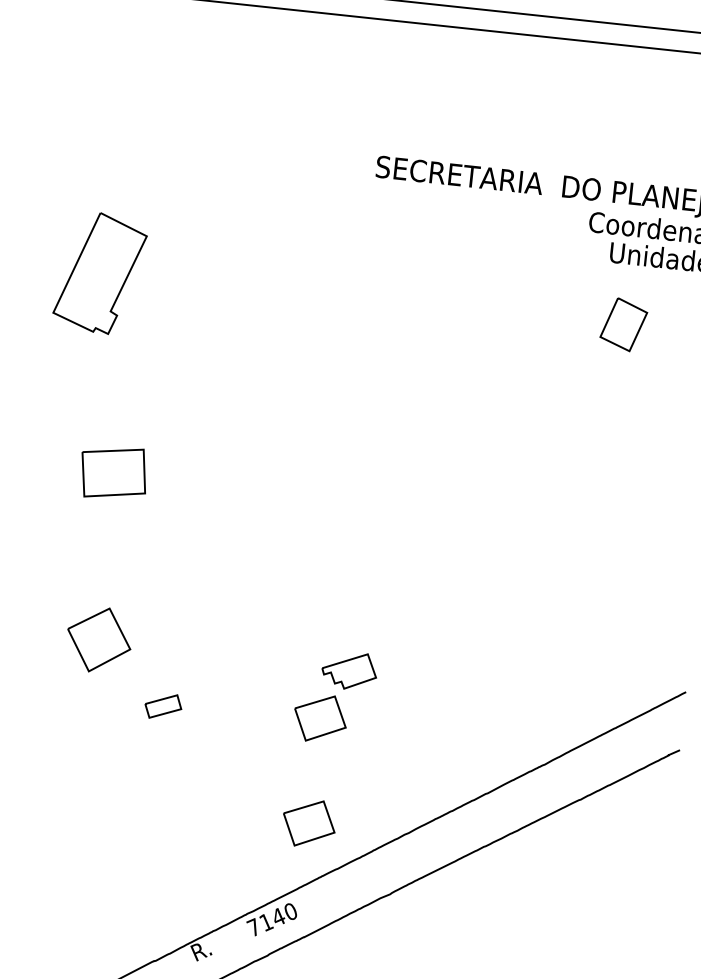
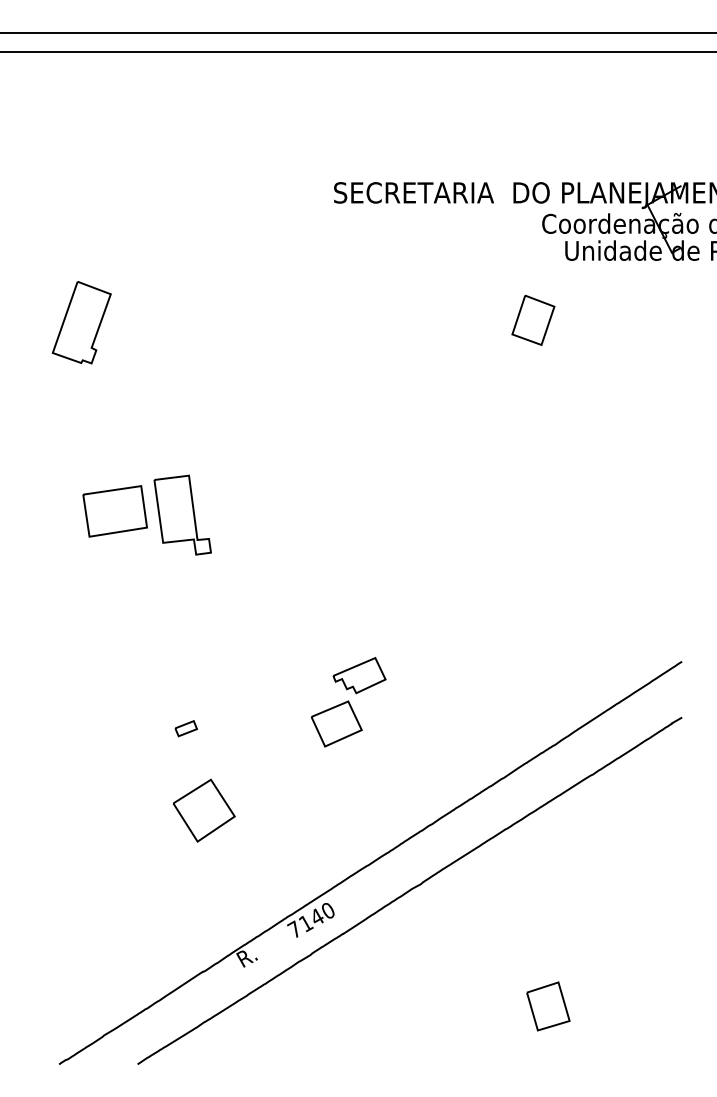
part: (99, 273) -> (81, 322), size x0.71
part: (623, 324) -> (533, 320), moved
part: (183, 483) -> (182, 514), added
part: (99, 639) -> (204, 810), moved
part: (163, 706) -> (186, 728), size x0.62
part: (309, 822) -> (336, 824), removed

